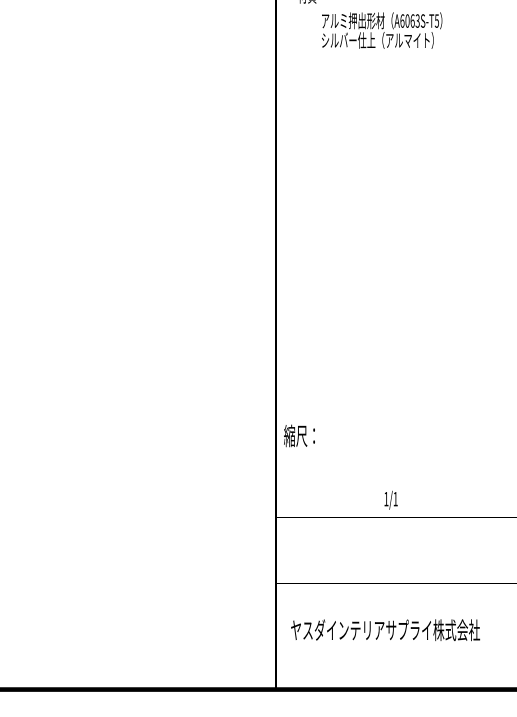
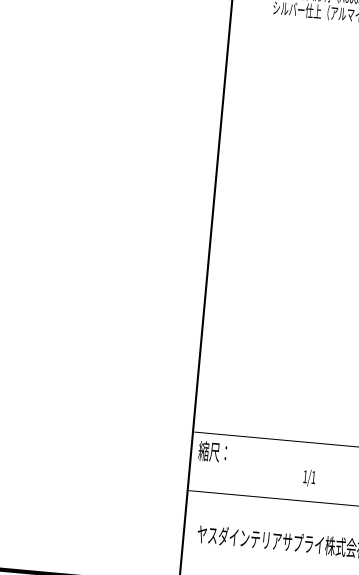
text: (299, 435) -> (212, 451), moved
text: (390, 499) -> (308, 477), moved

